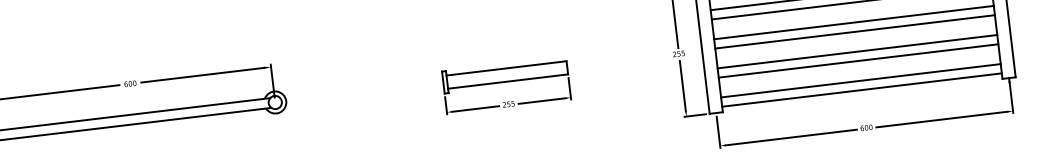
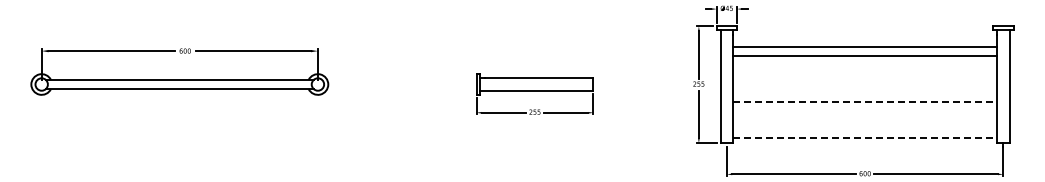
line: (854, 22) -> (865, 74), removed
line: (855, 32) -> (865, 83), removed
line: (857, 51) -> (865, 101), solid -> dashed
line: (858, 60) -> (865, 110), removed
line: (861, 80) -> (865, 129), removed
line: (862, 90) -> (865, 138), solid -> dashed

